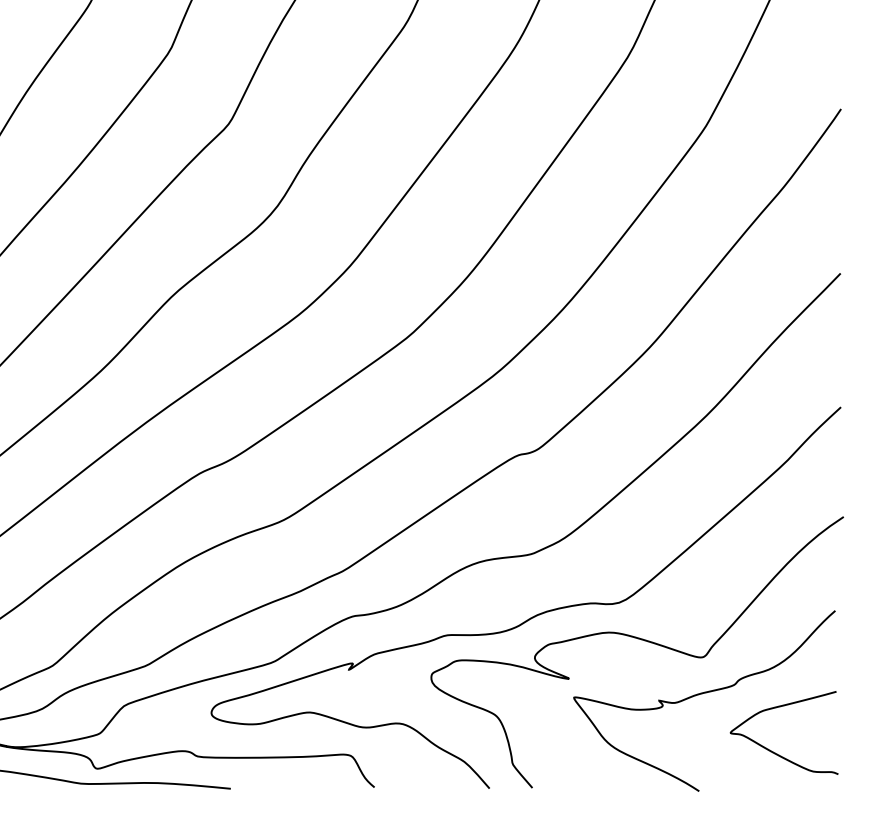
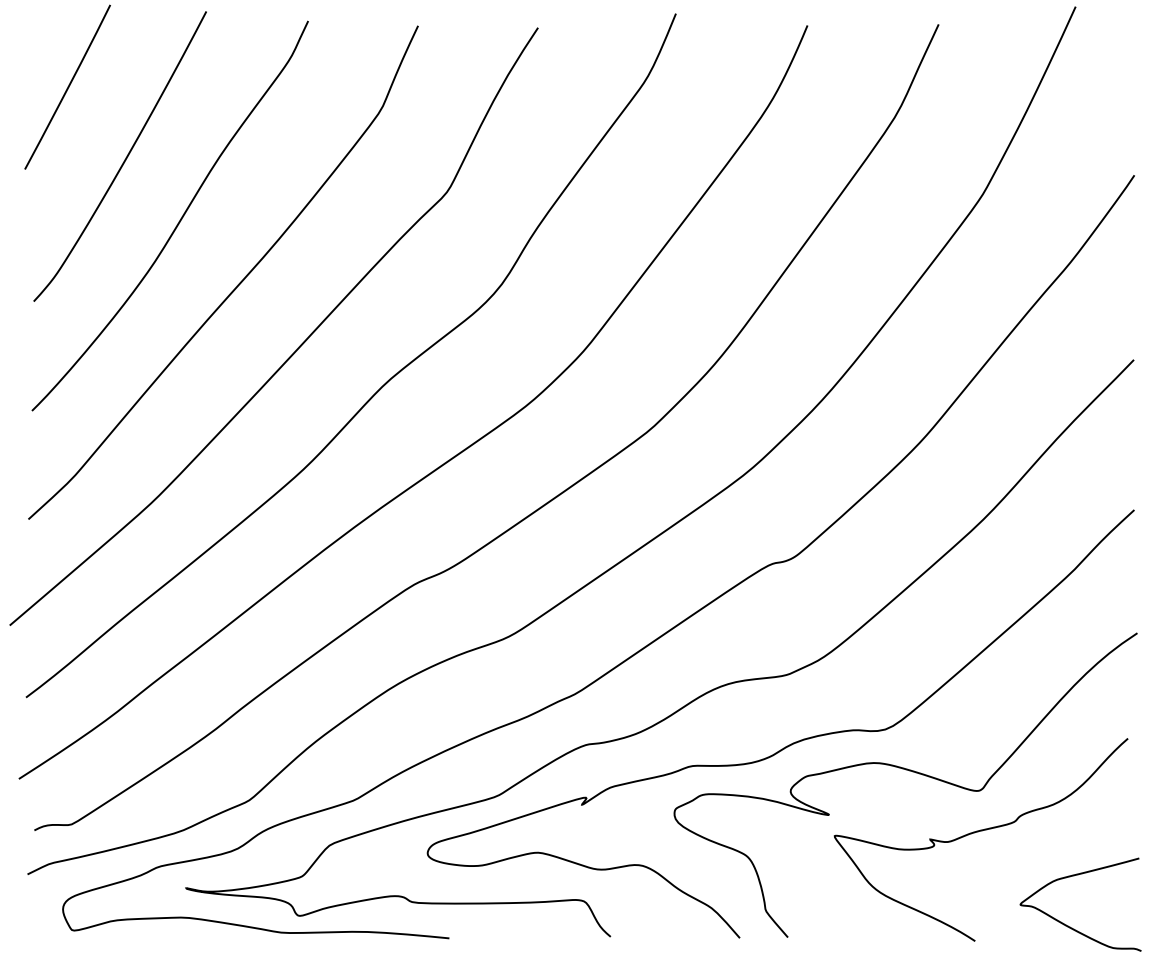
curve: (775, 752) -> (1070, 926), moved

